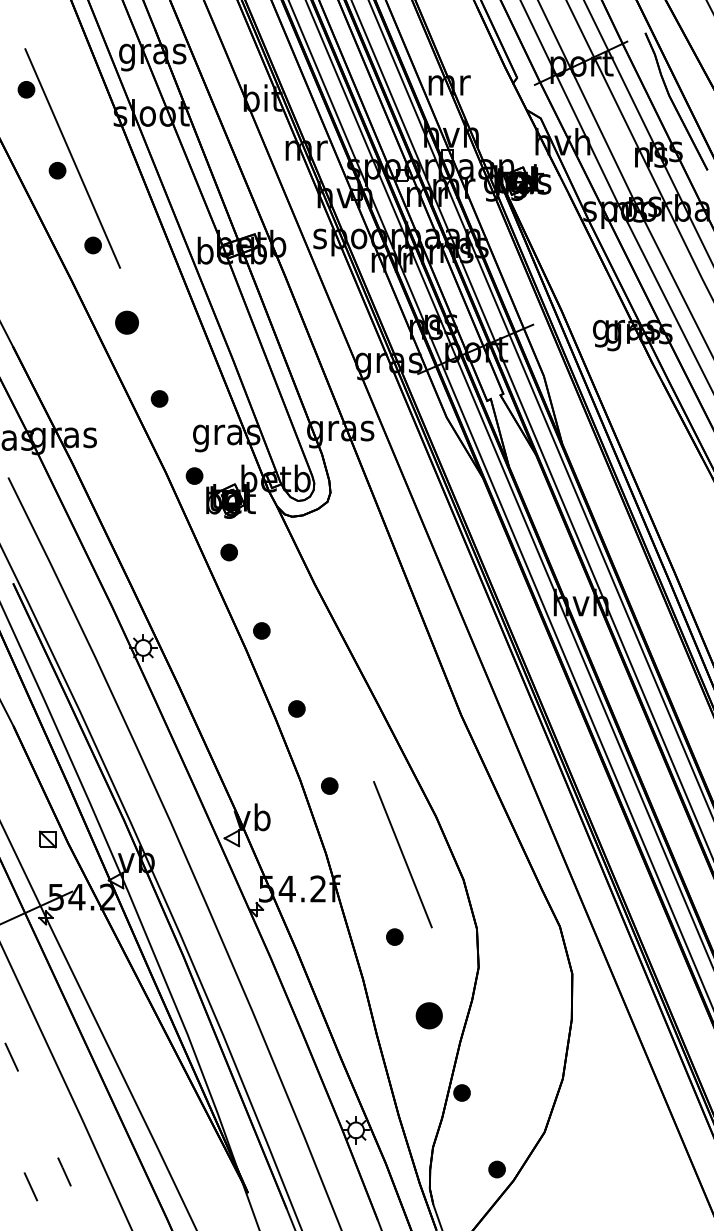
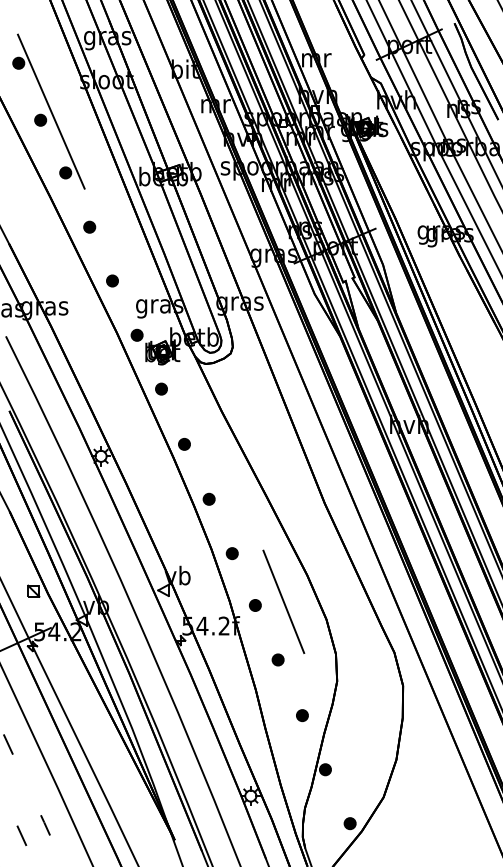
part: (126, 321) -> (89, 226), size x0.71
part: (362, 859) -> (255, 605), added
part: (429, 1015) -> (302, 715), size x0.62

